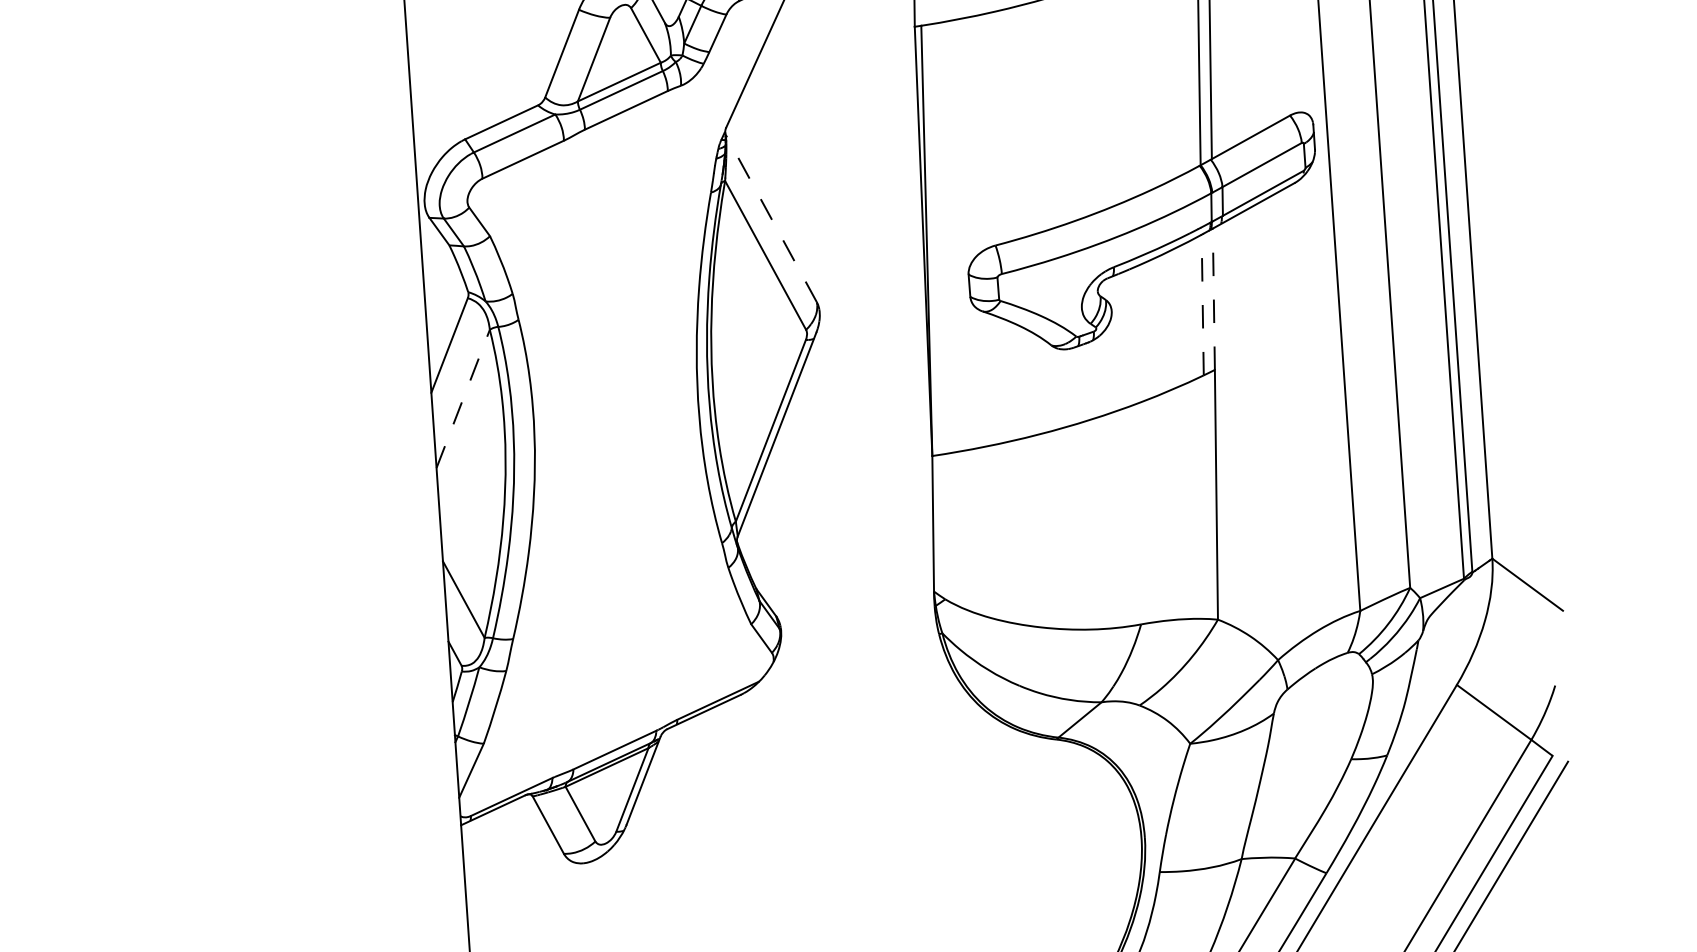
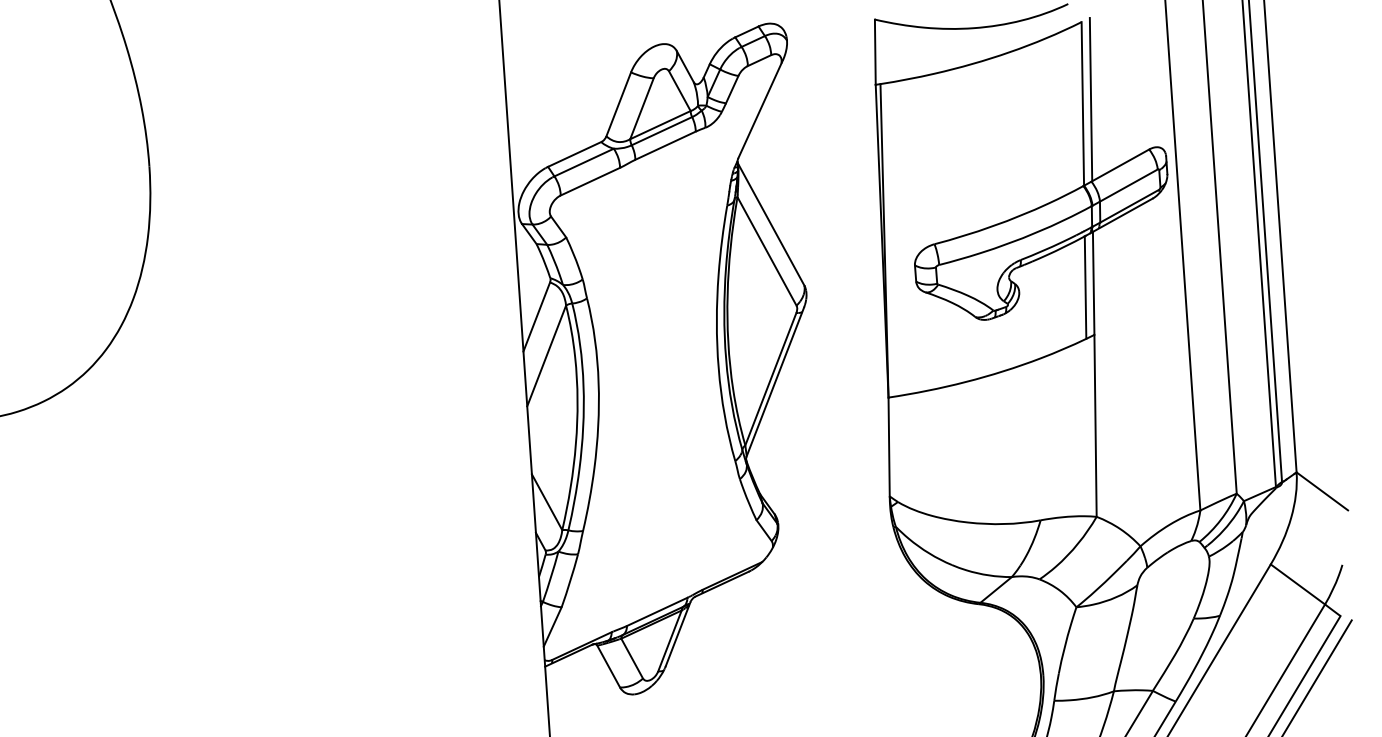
line: (770, 218) -> (770, 224), dashed -> solid
line: (1213, 299) -> (1093, 283), dashed -> solid
line: (1202, 304) -> (1085, 287), dashed -> solid
line: (462, 399) -> (546, 356), dashed -> solid

